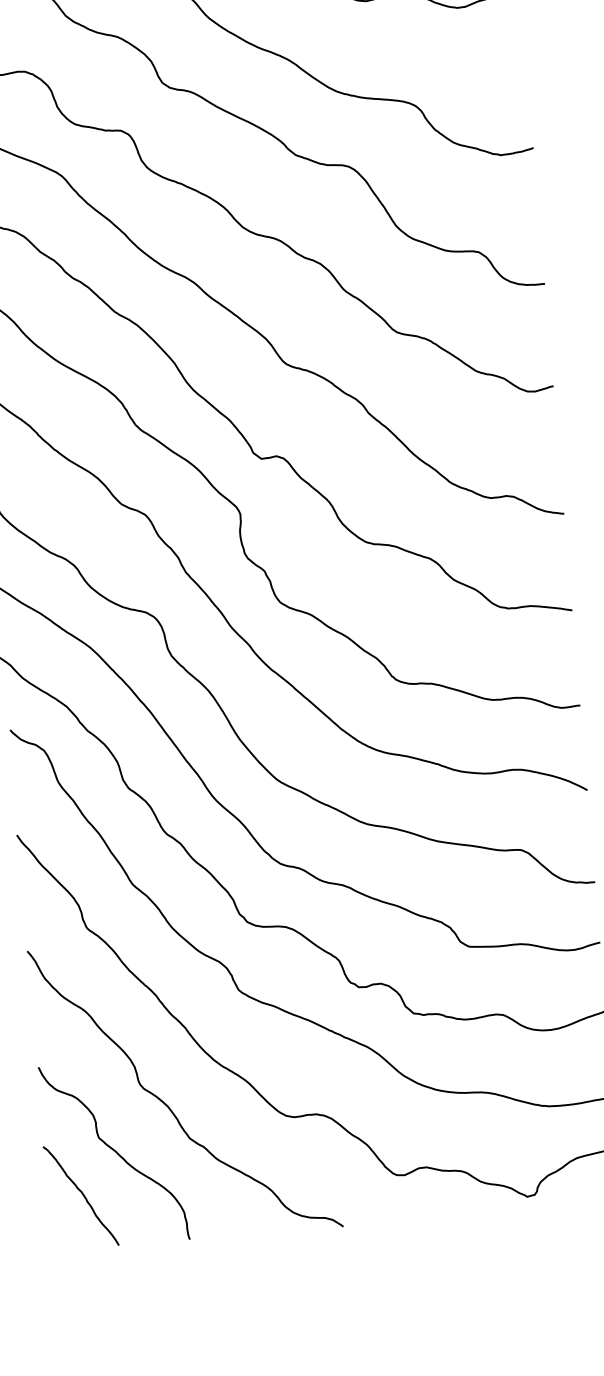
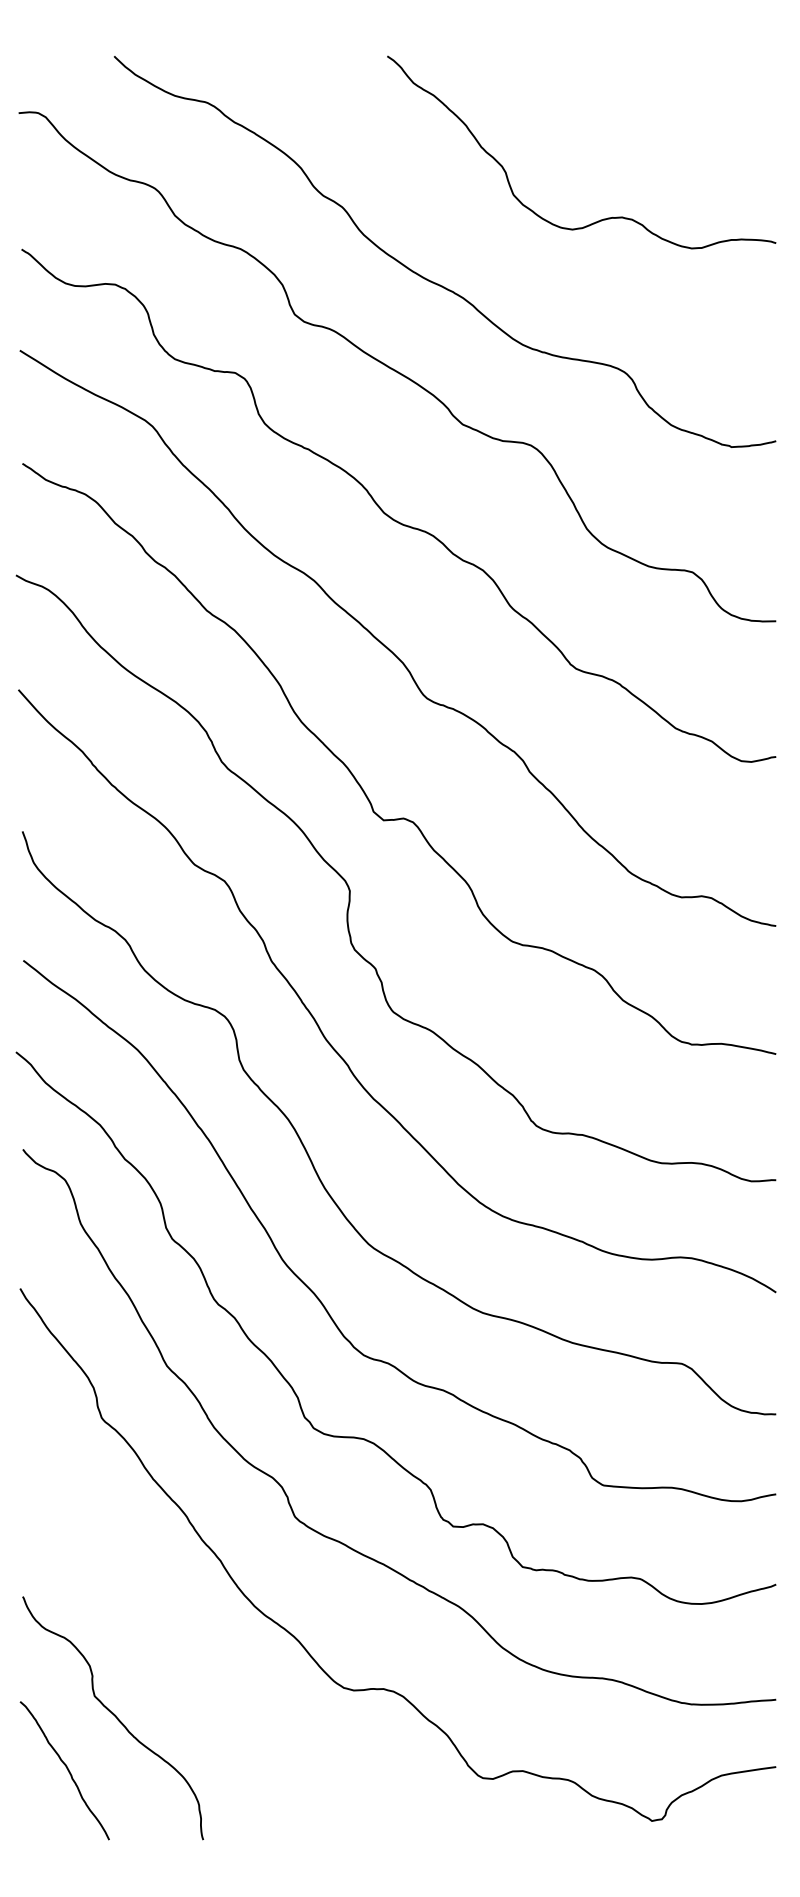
curve: (169, 1106) -> (190, 1662), removed

